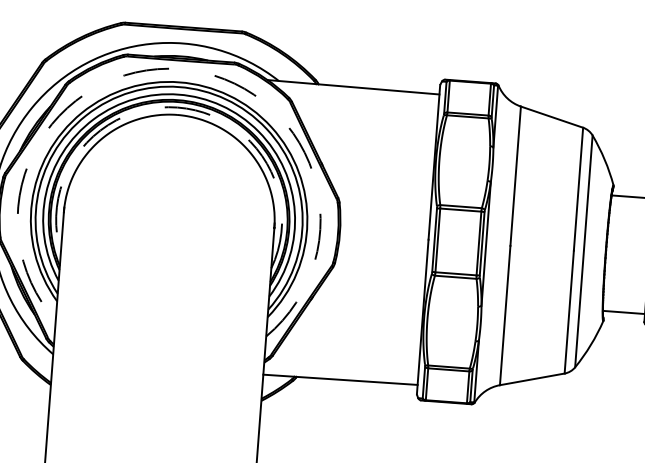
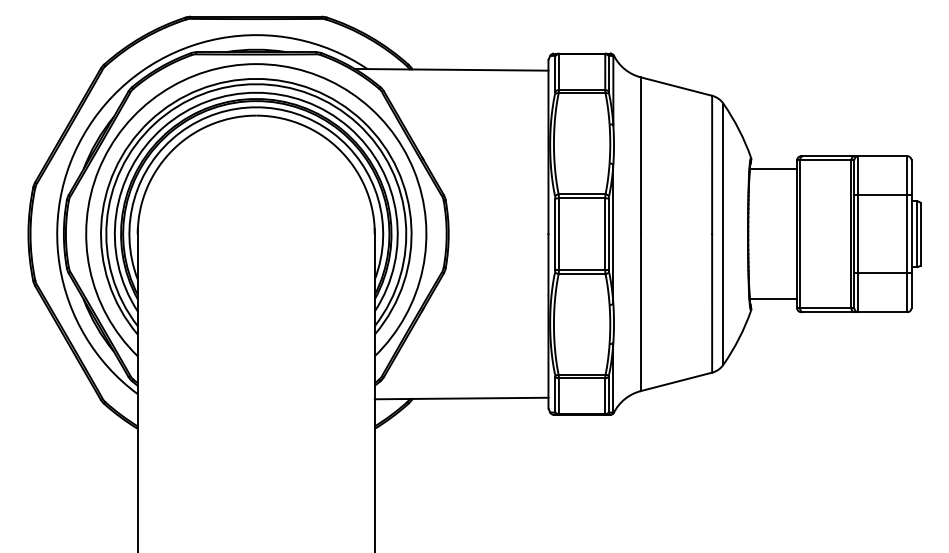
arc: (180, 69) -> (256, 64), dashed -> solid
arc: (177, 107) -> (256, 107), dashed -> solid

